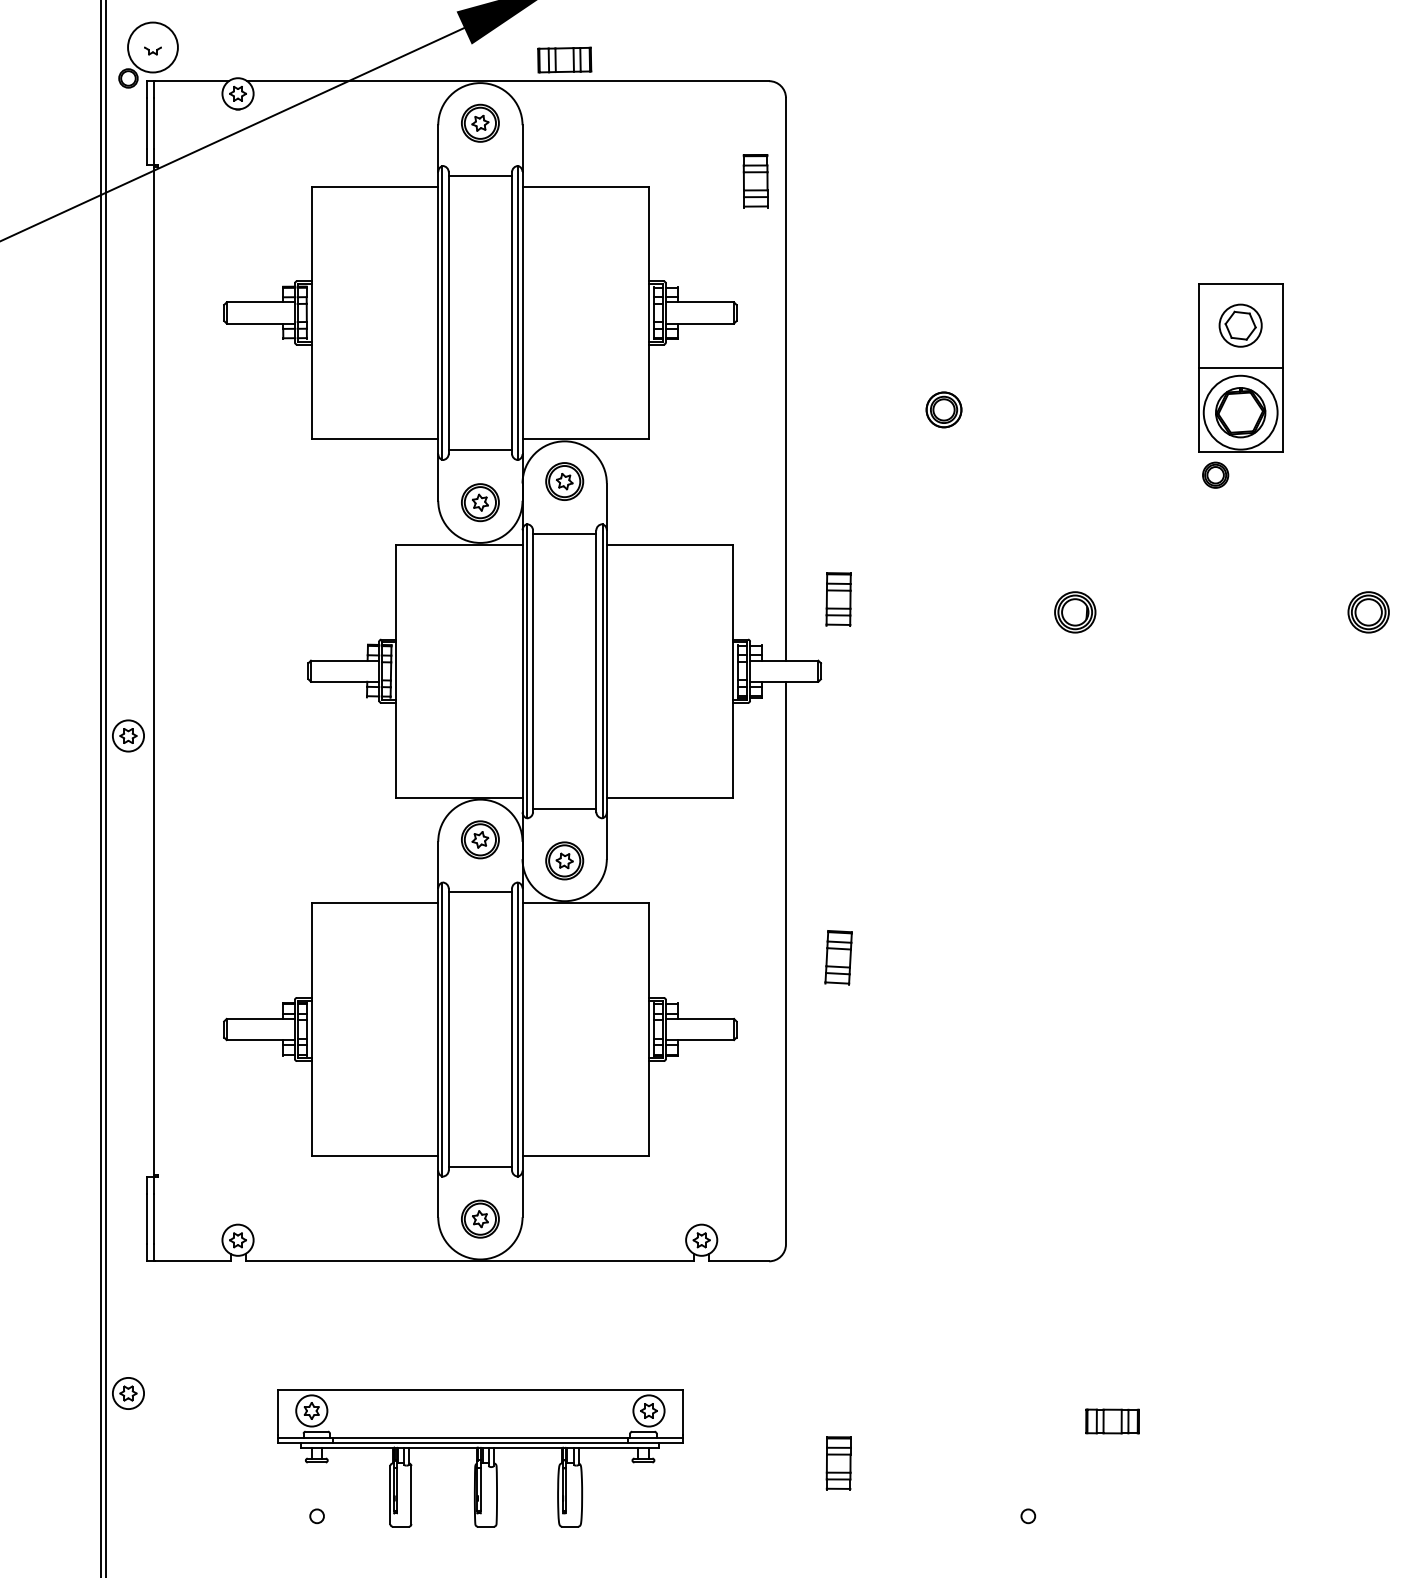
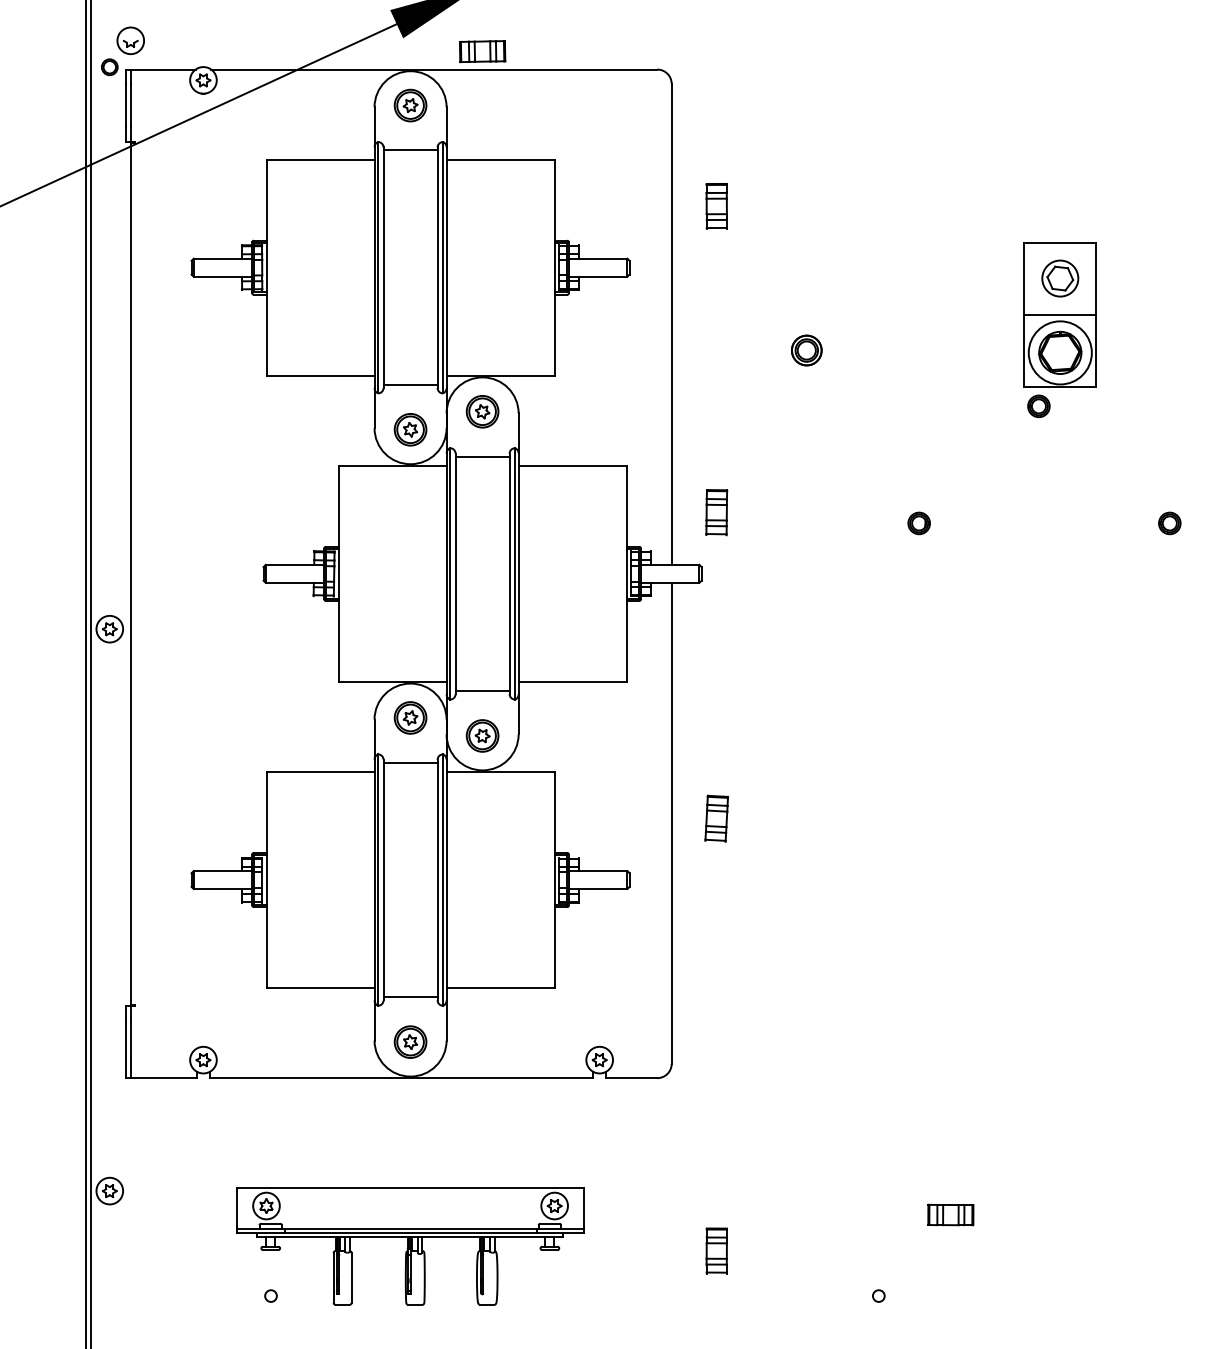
circle: (152, 47) -> (130, 40), size x0.62
part: (755, 181) -> (716, 206), moved
part: (1075, 611) -> (919, 522), size x0.62
part: (1368, 611) -> (1169, 522), size x0.62

